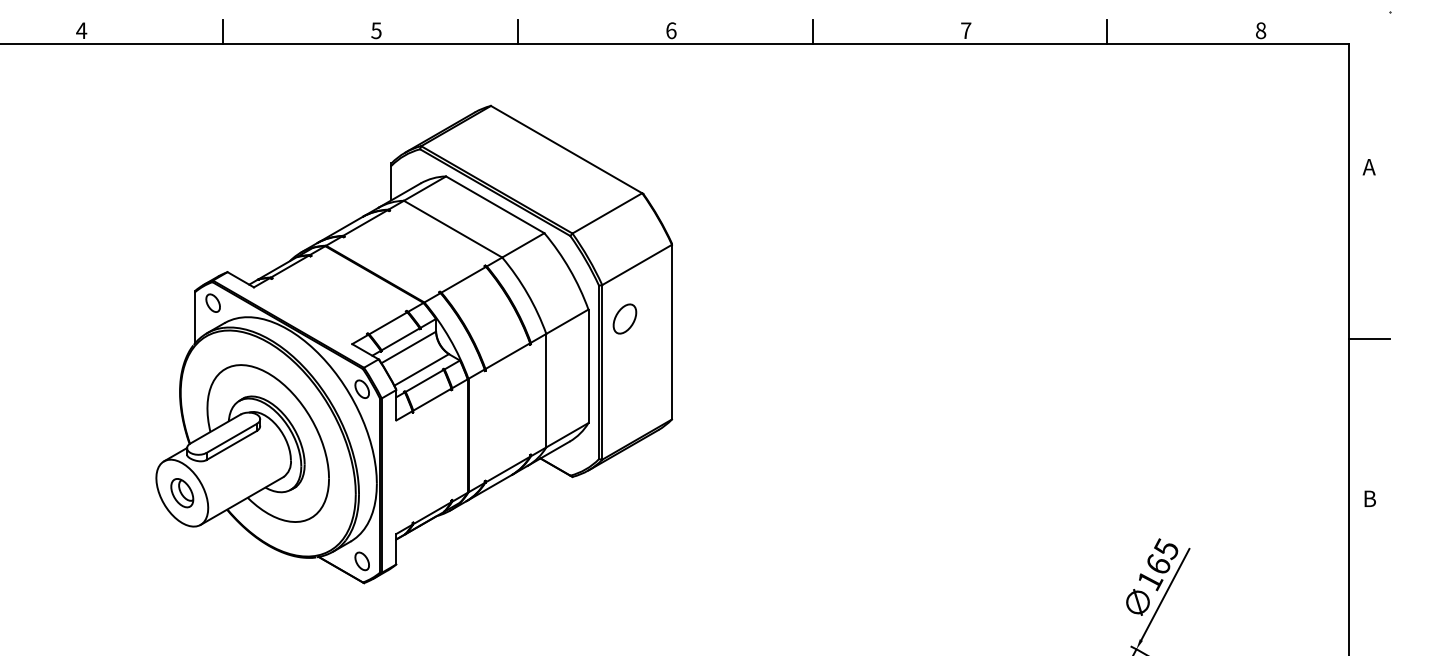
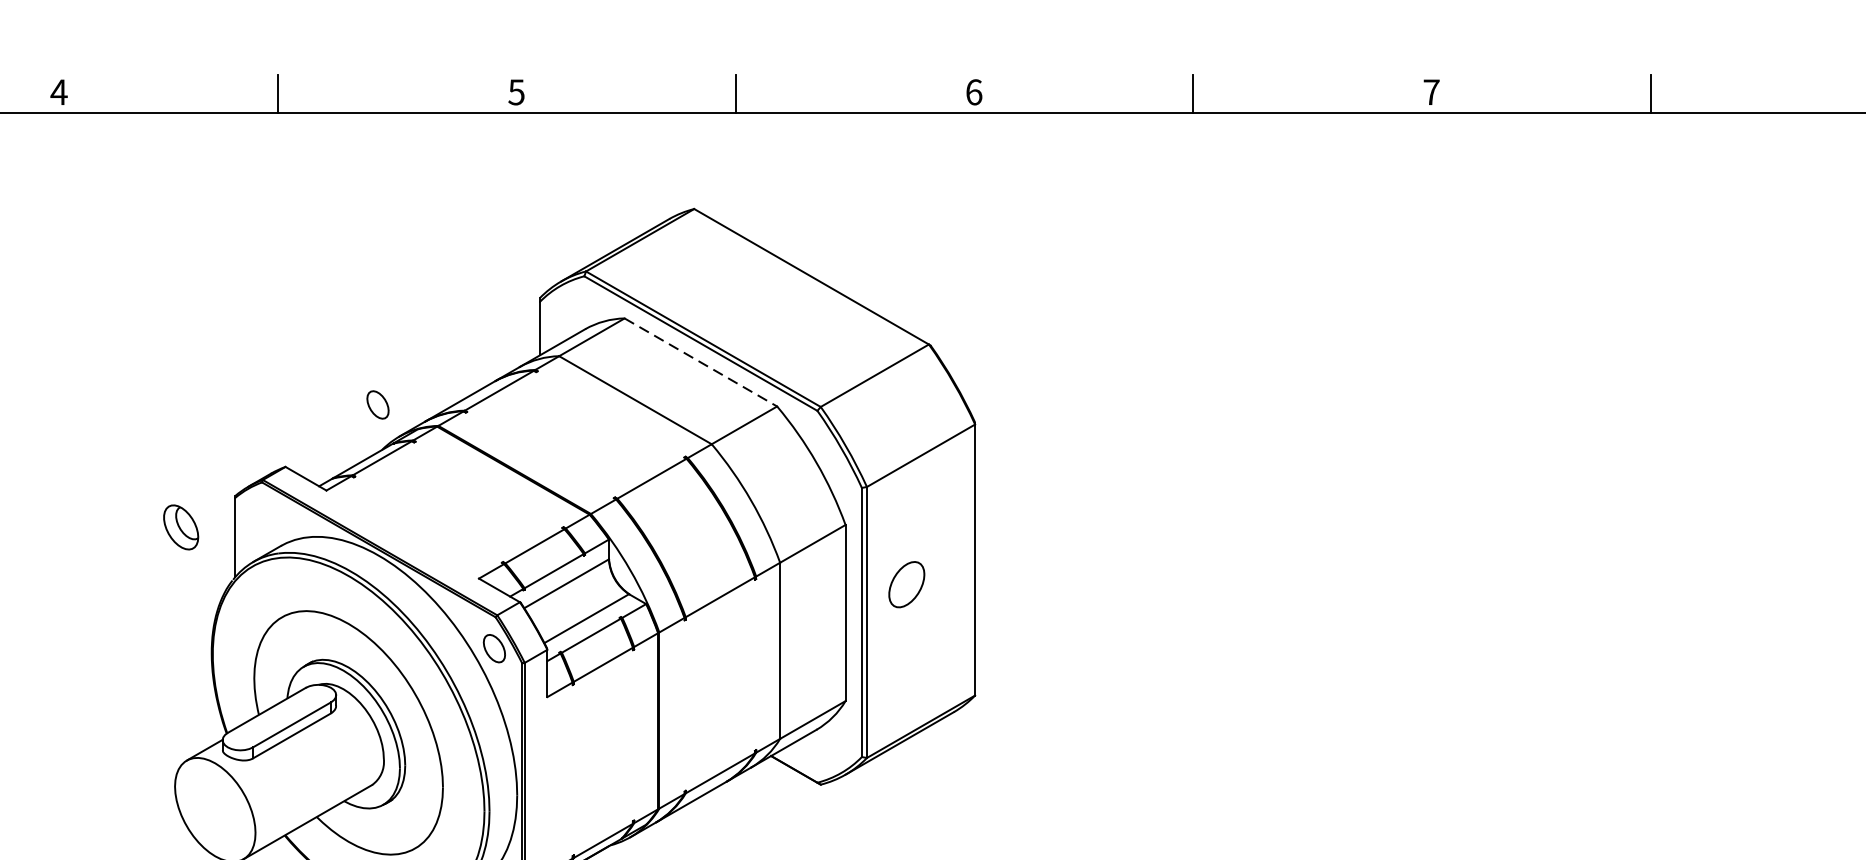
line: (495, 204) -> (701, 361), solid -> dashed
part: (212, 302) -> (376, 403), moved
part: (624, 318) -> (906, 583), moved
part: (182, 493) -> (181, 527), moved

